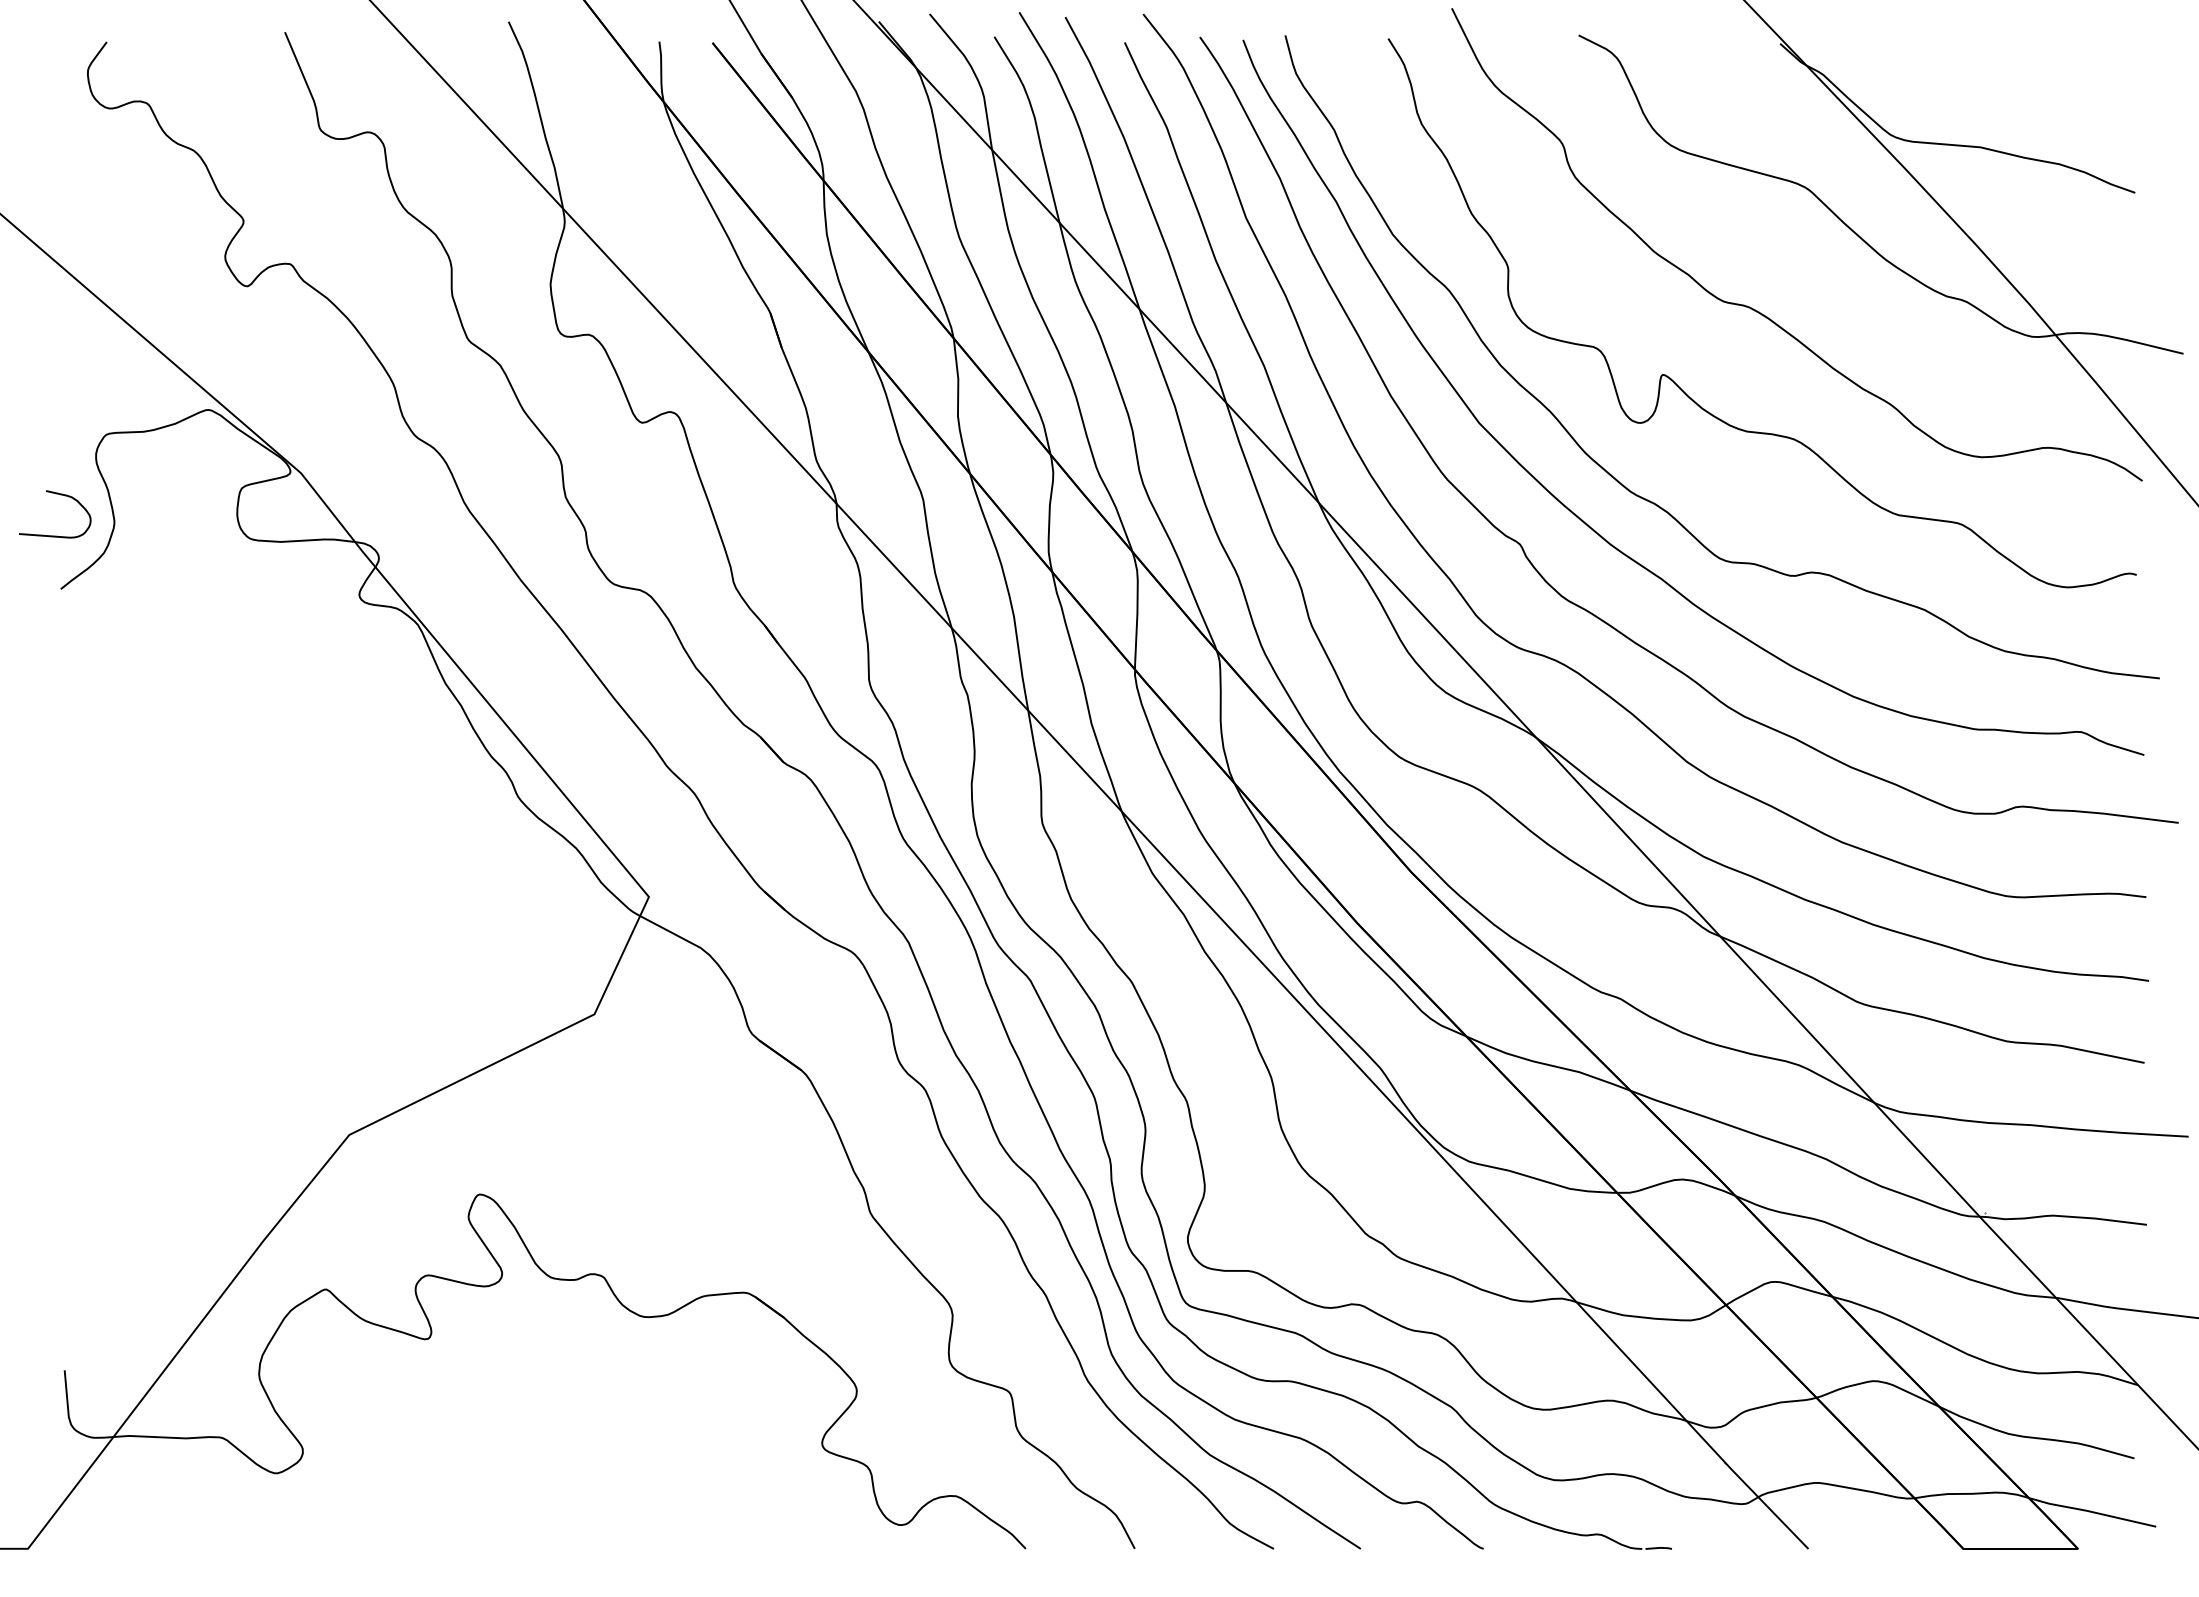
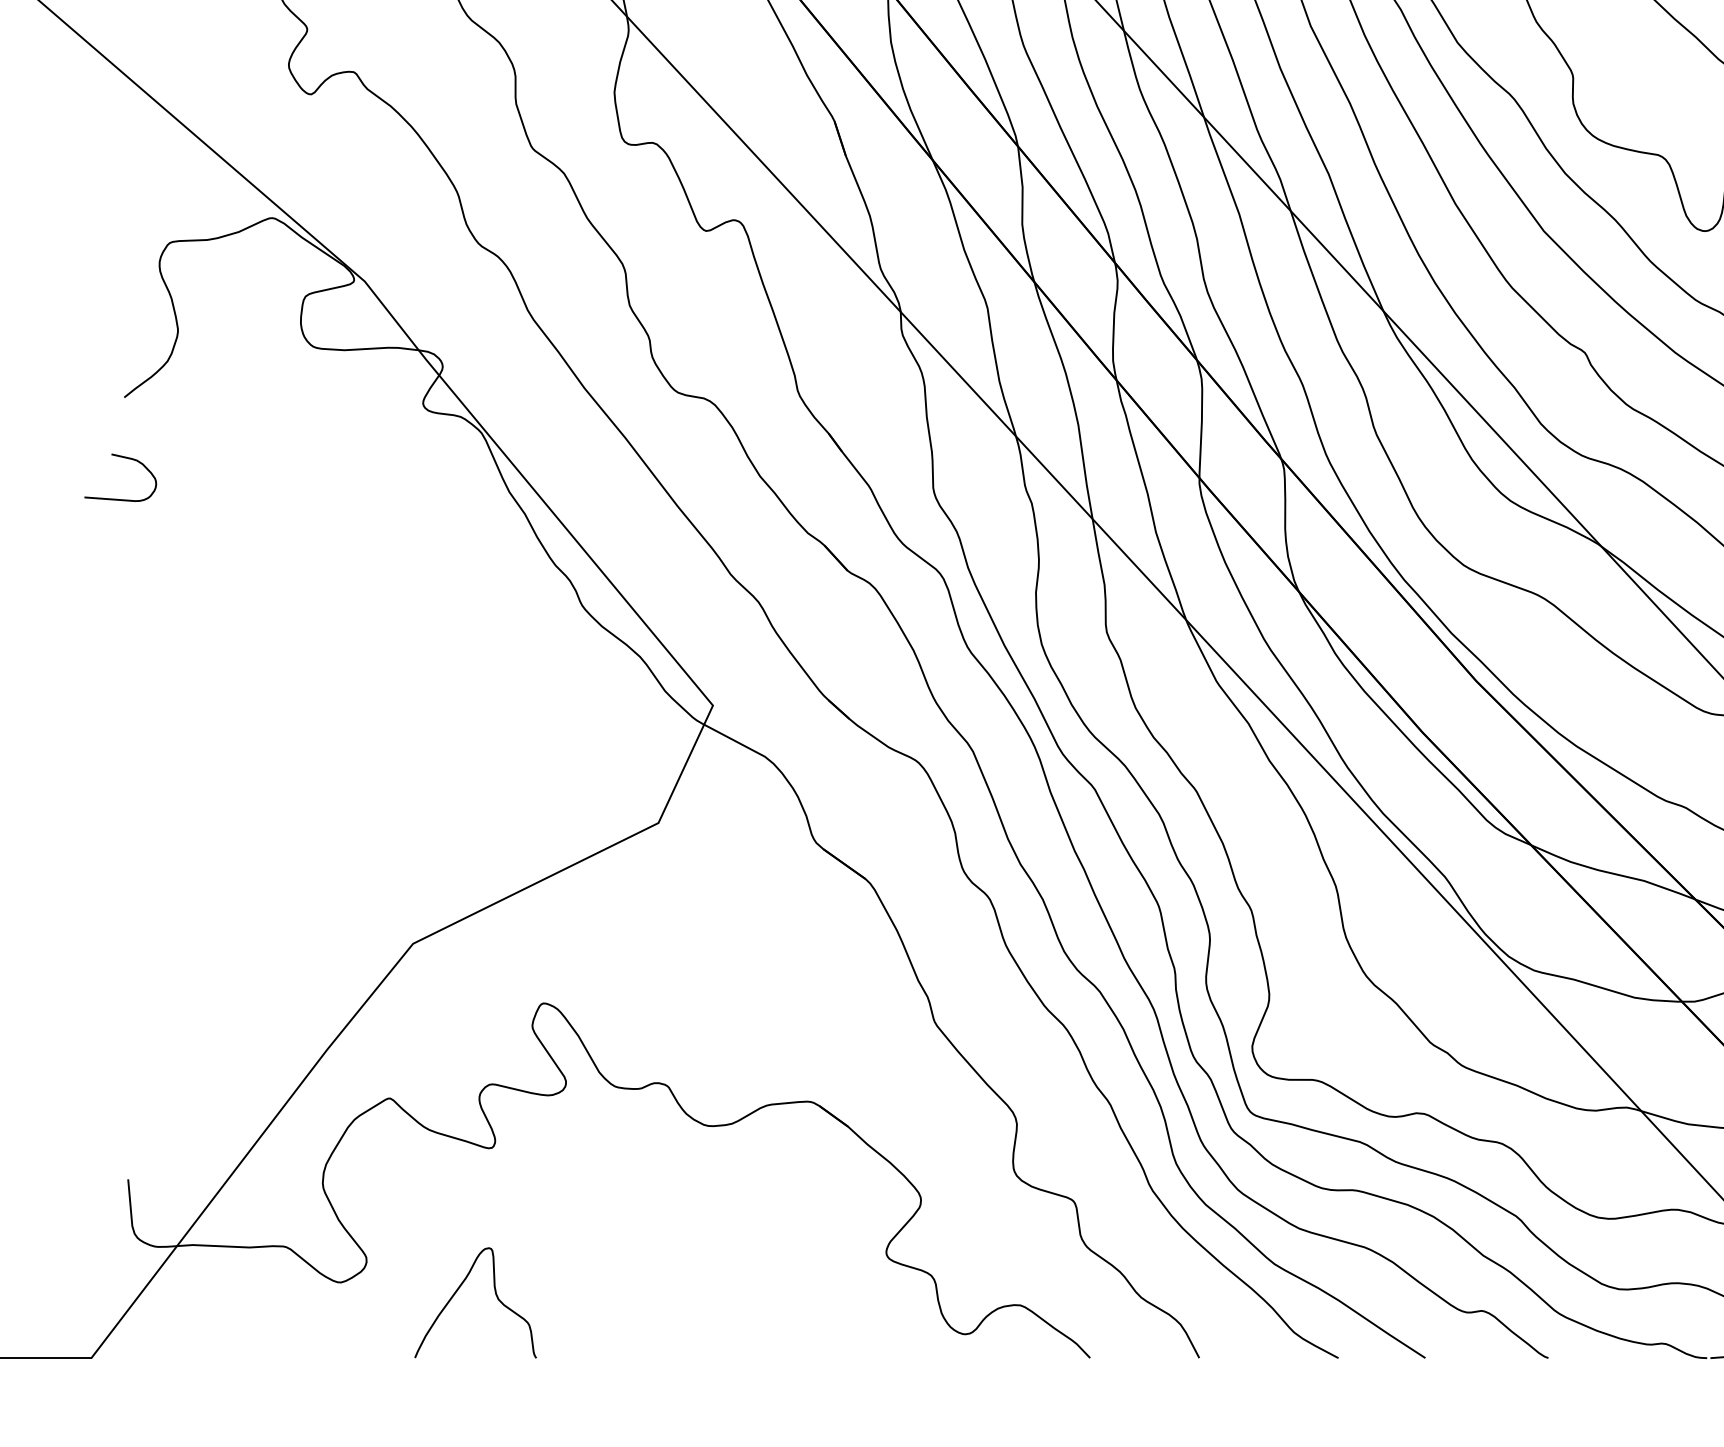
curve: (60, 495) -> (125, 458), moved
curve: (394, 1481) -> (458, 1290), added

